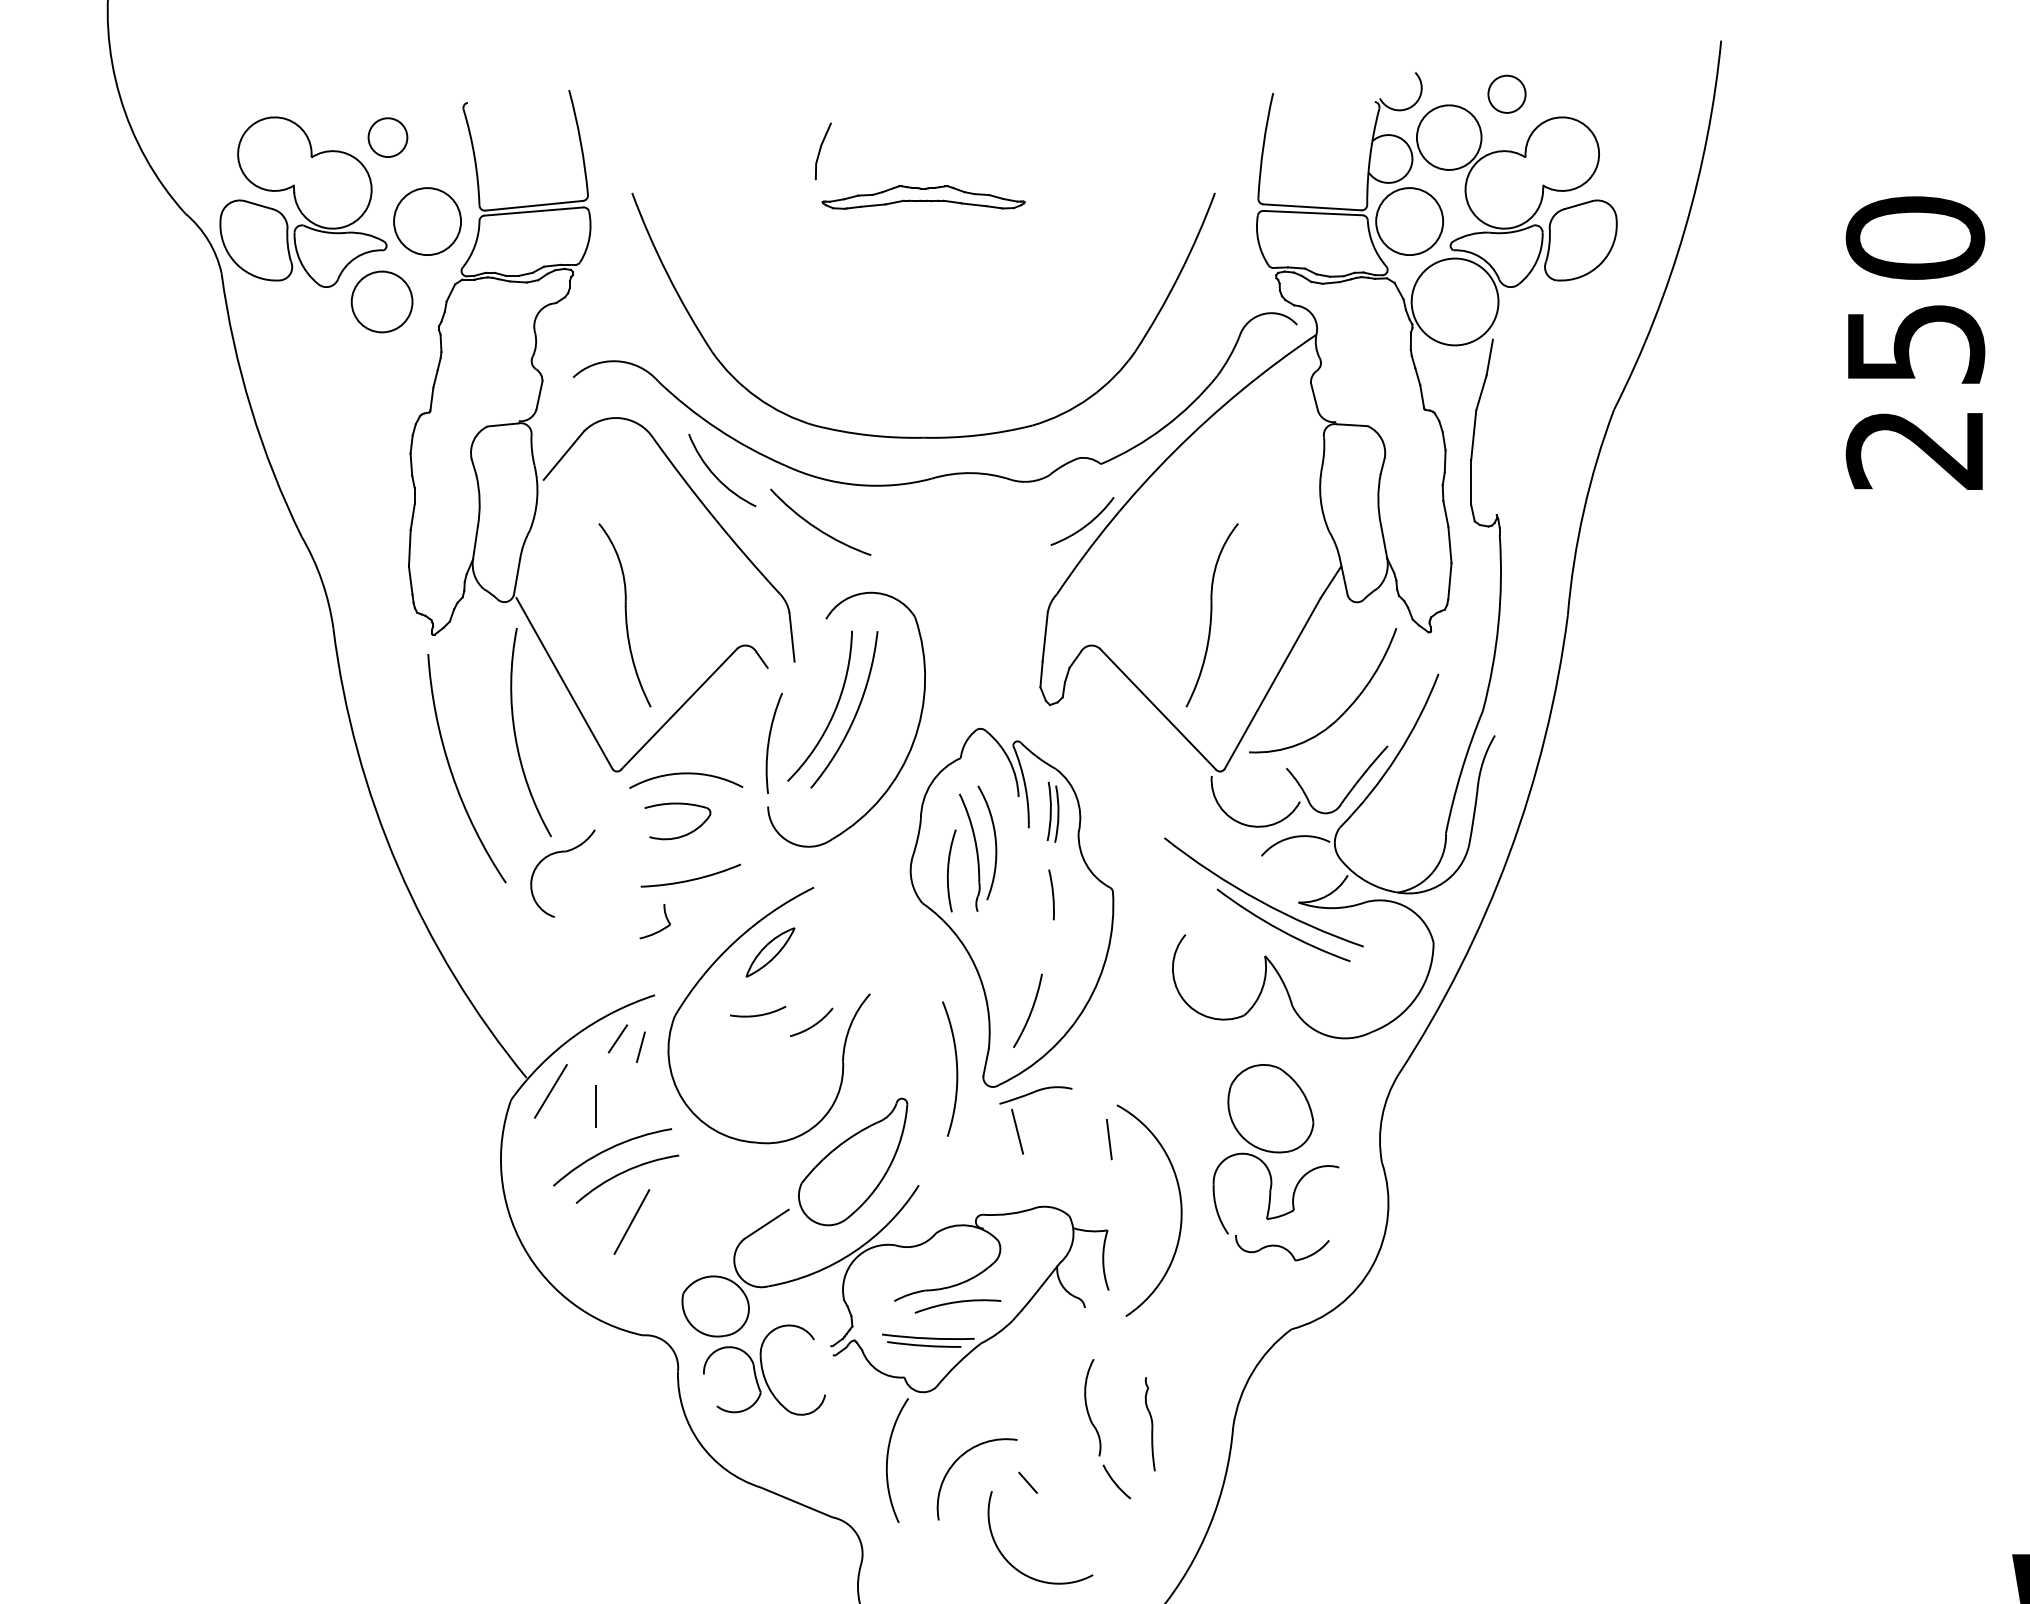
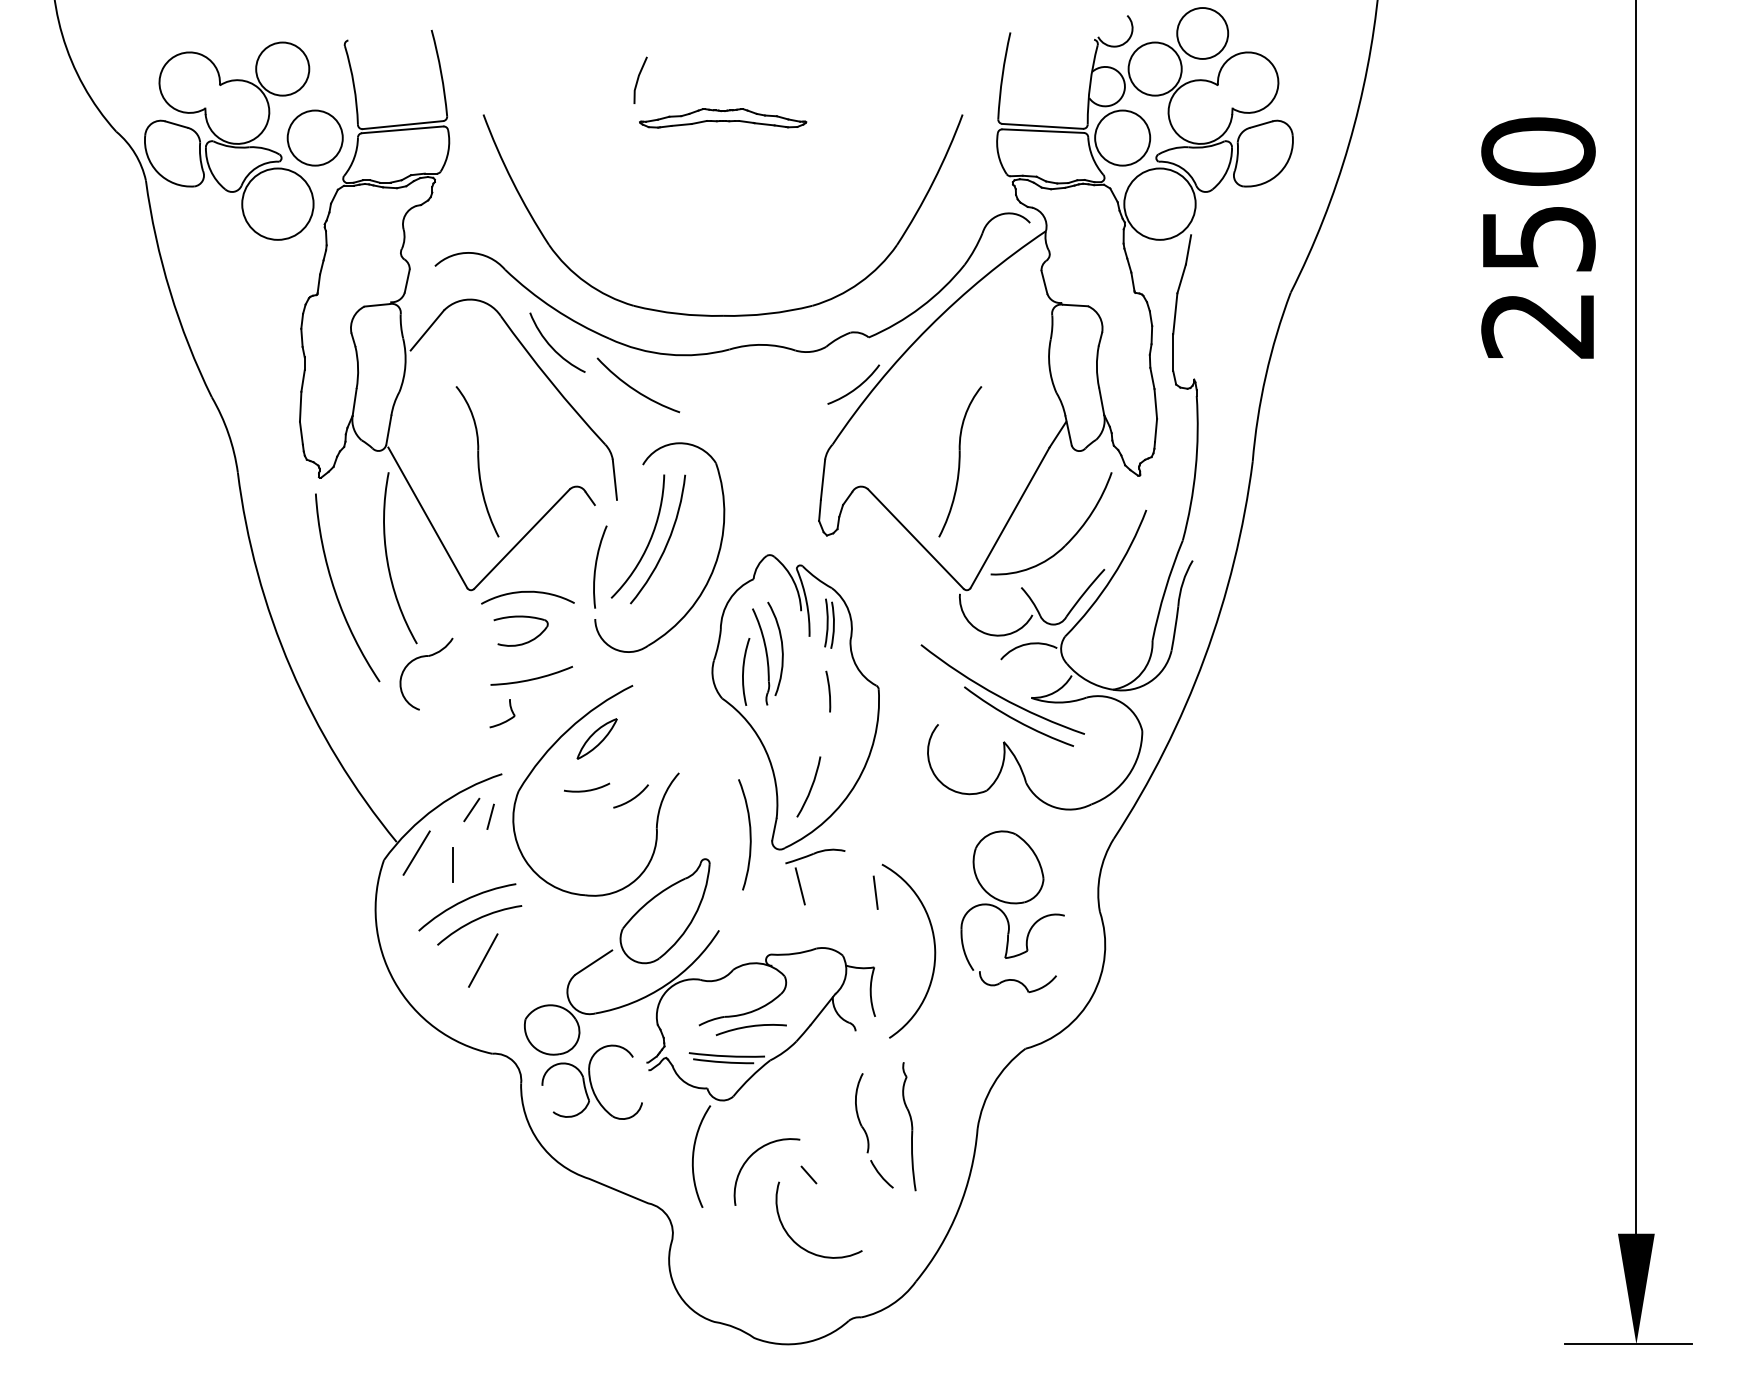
circle: (1506, 94) -> (1202, 33), size x1.67
circle: (387, 136) -> (282, 68), size x1.67
circle: (381, 301) -> (277, 203), size x1.43
part: (1150, 1423) -> (909, 1126), size x1.67

